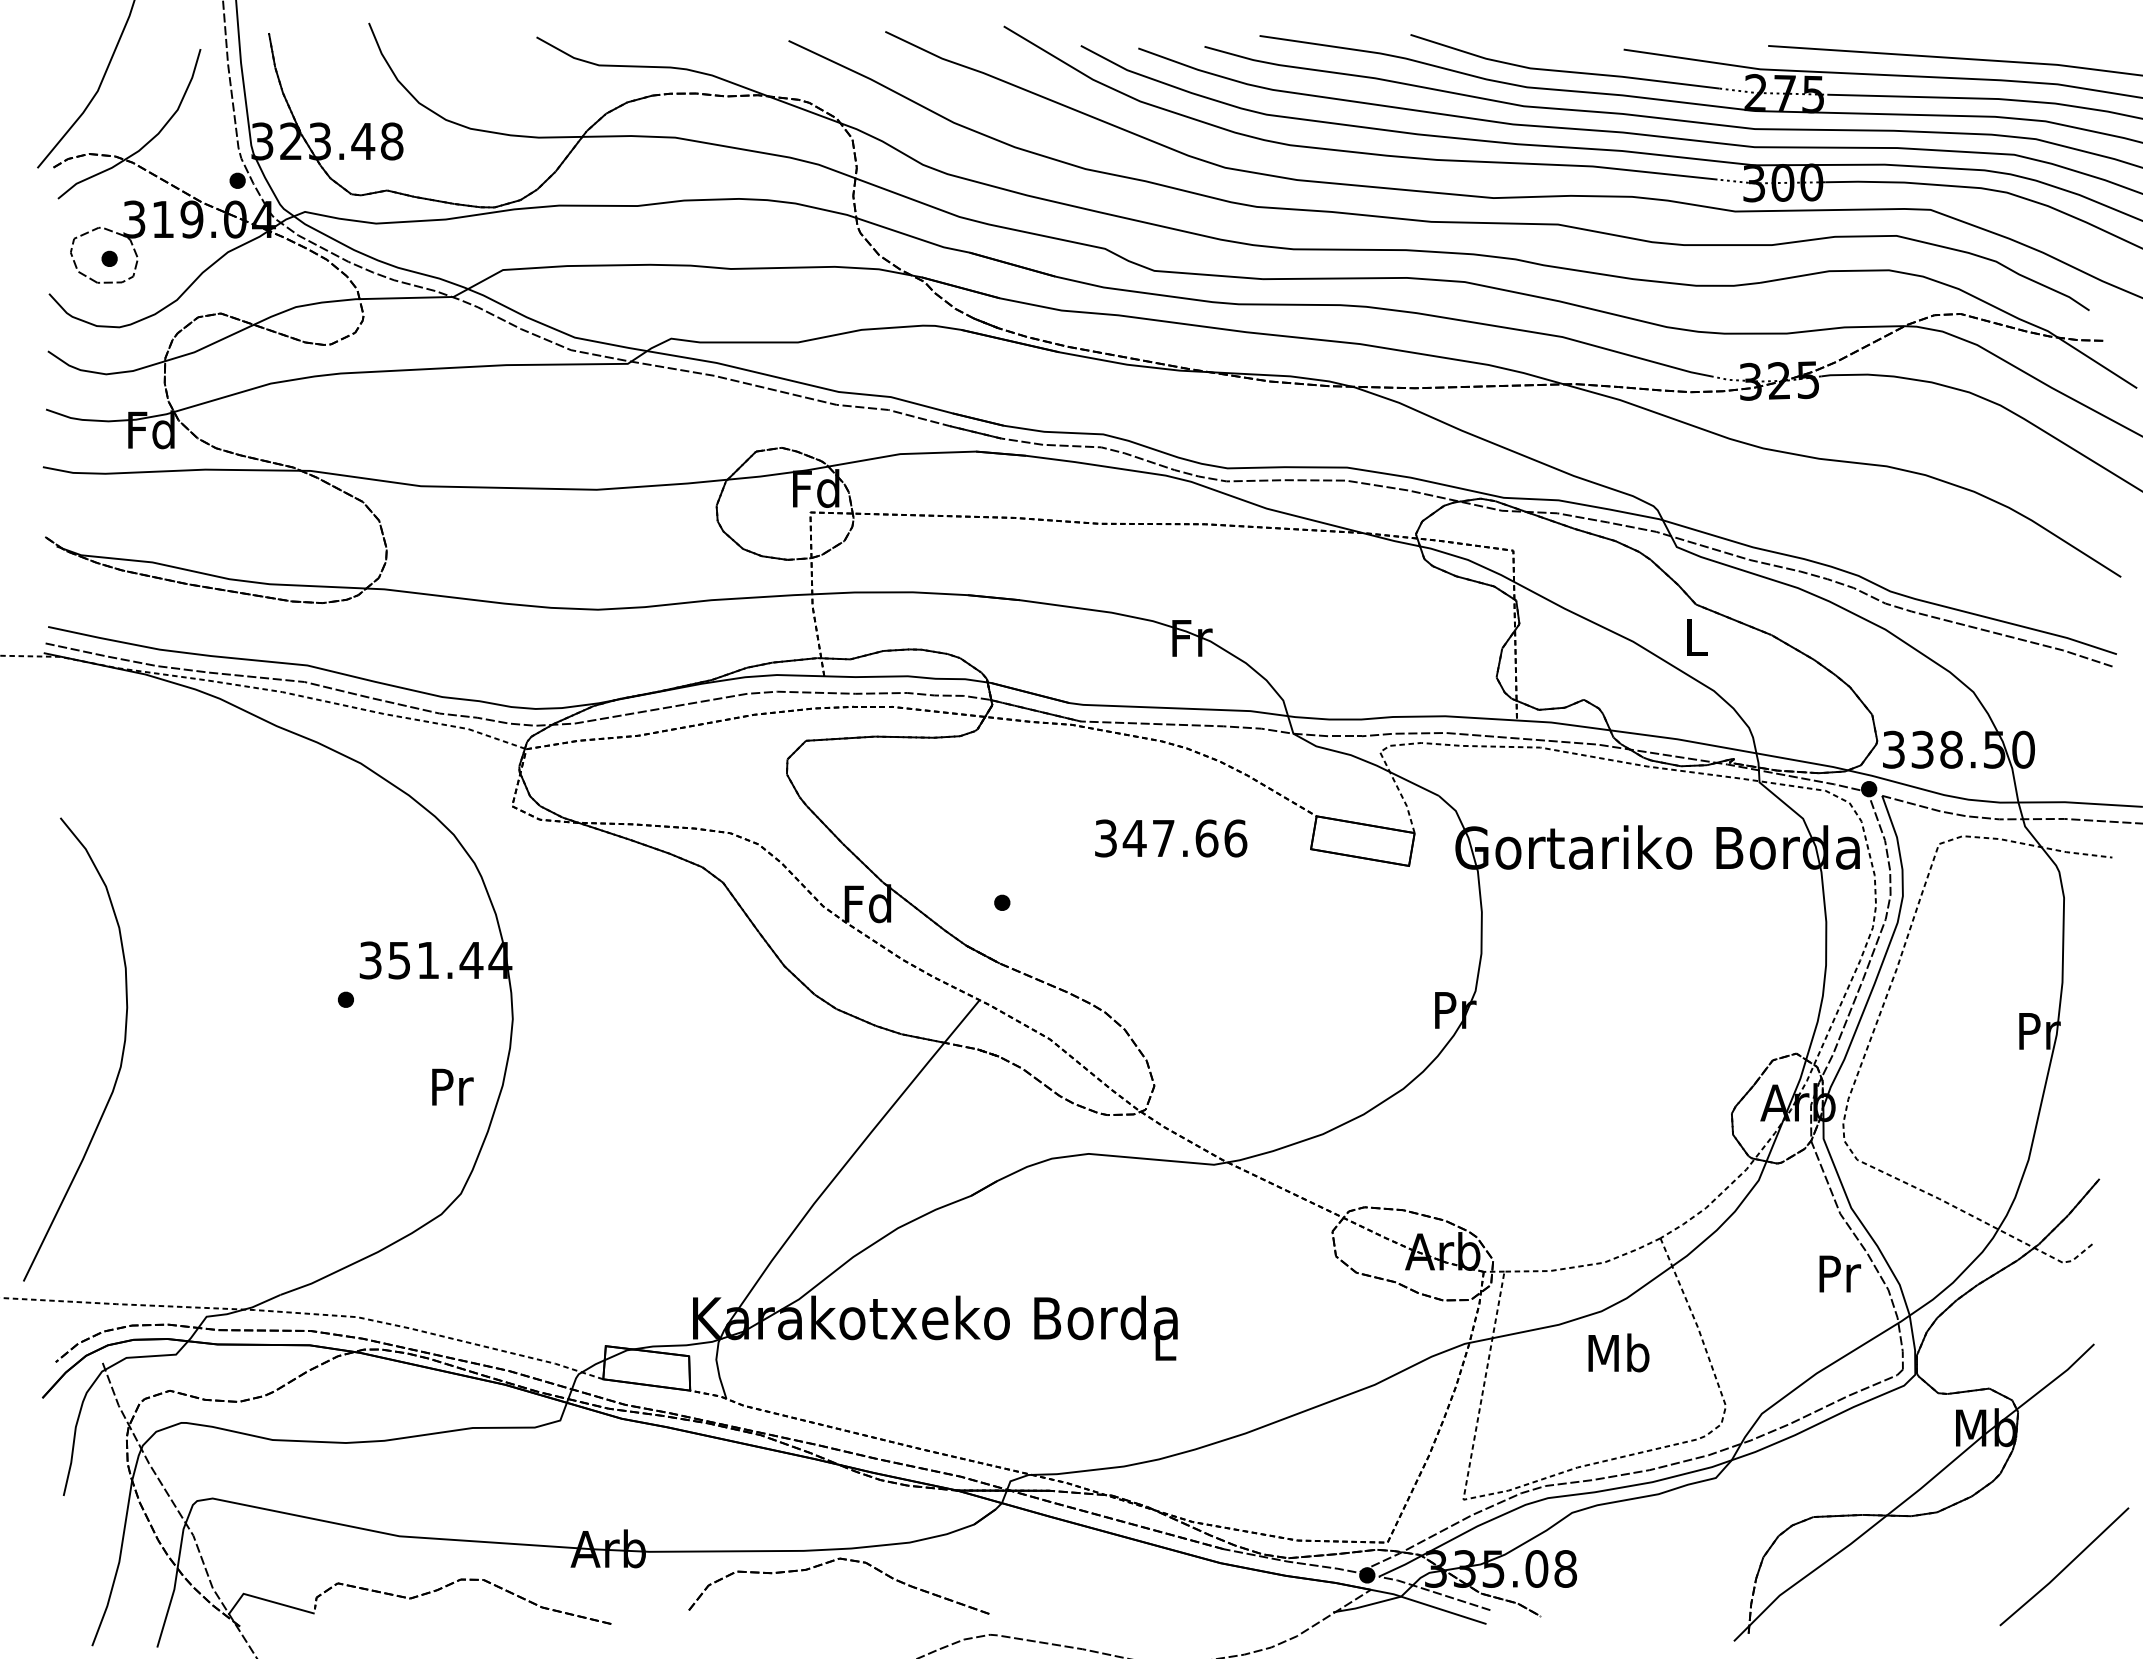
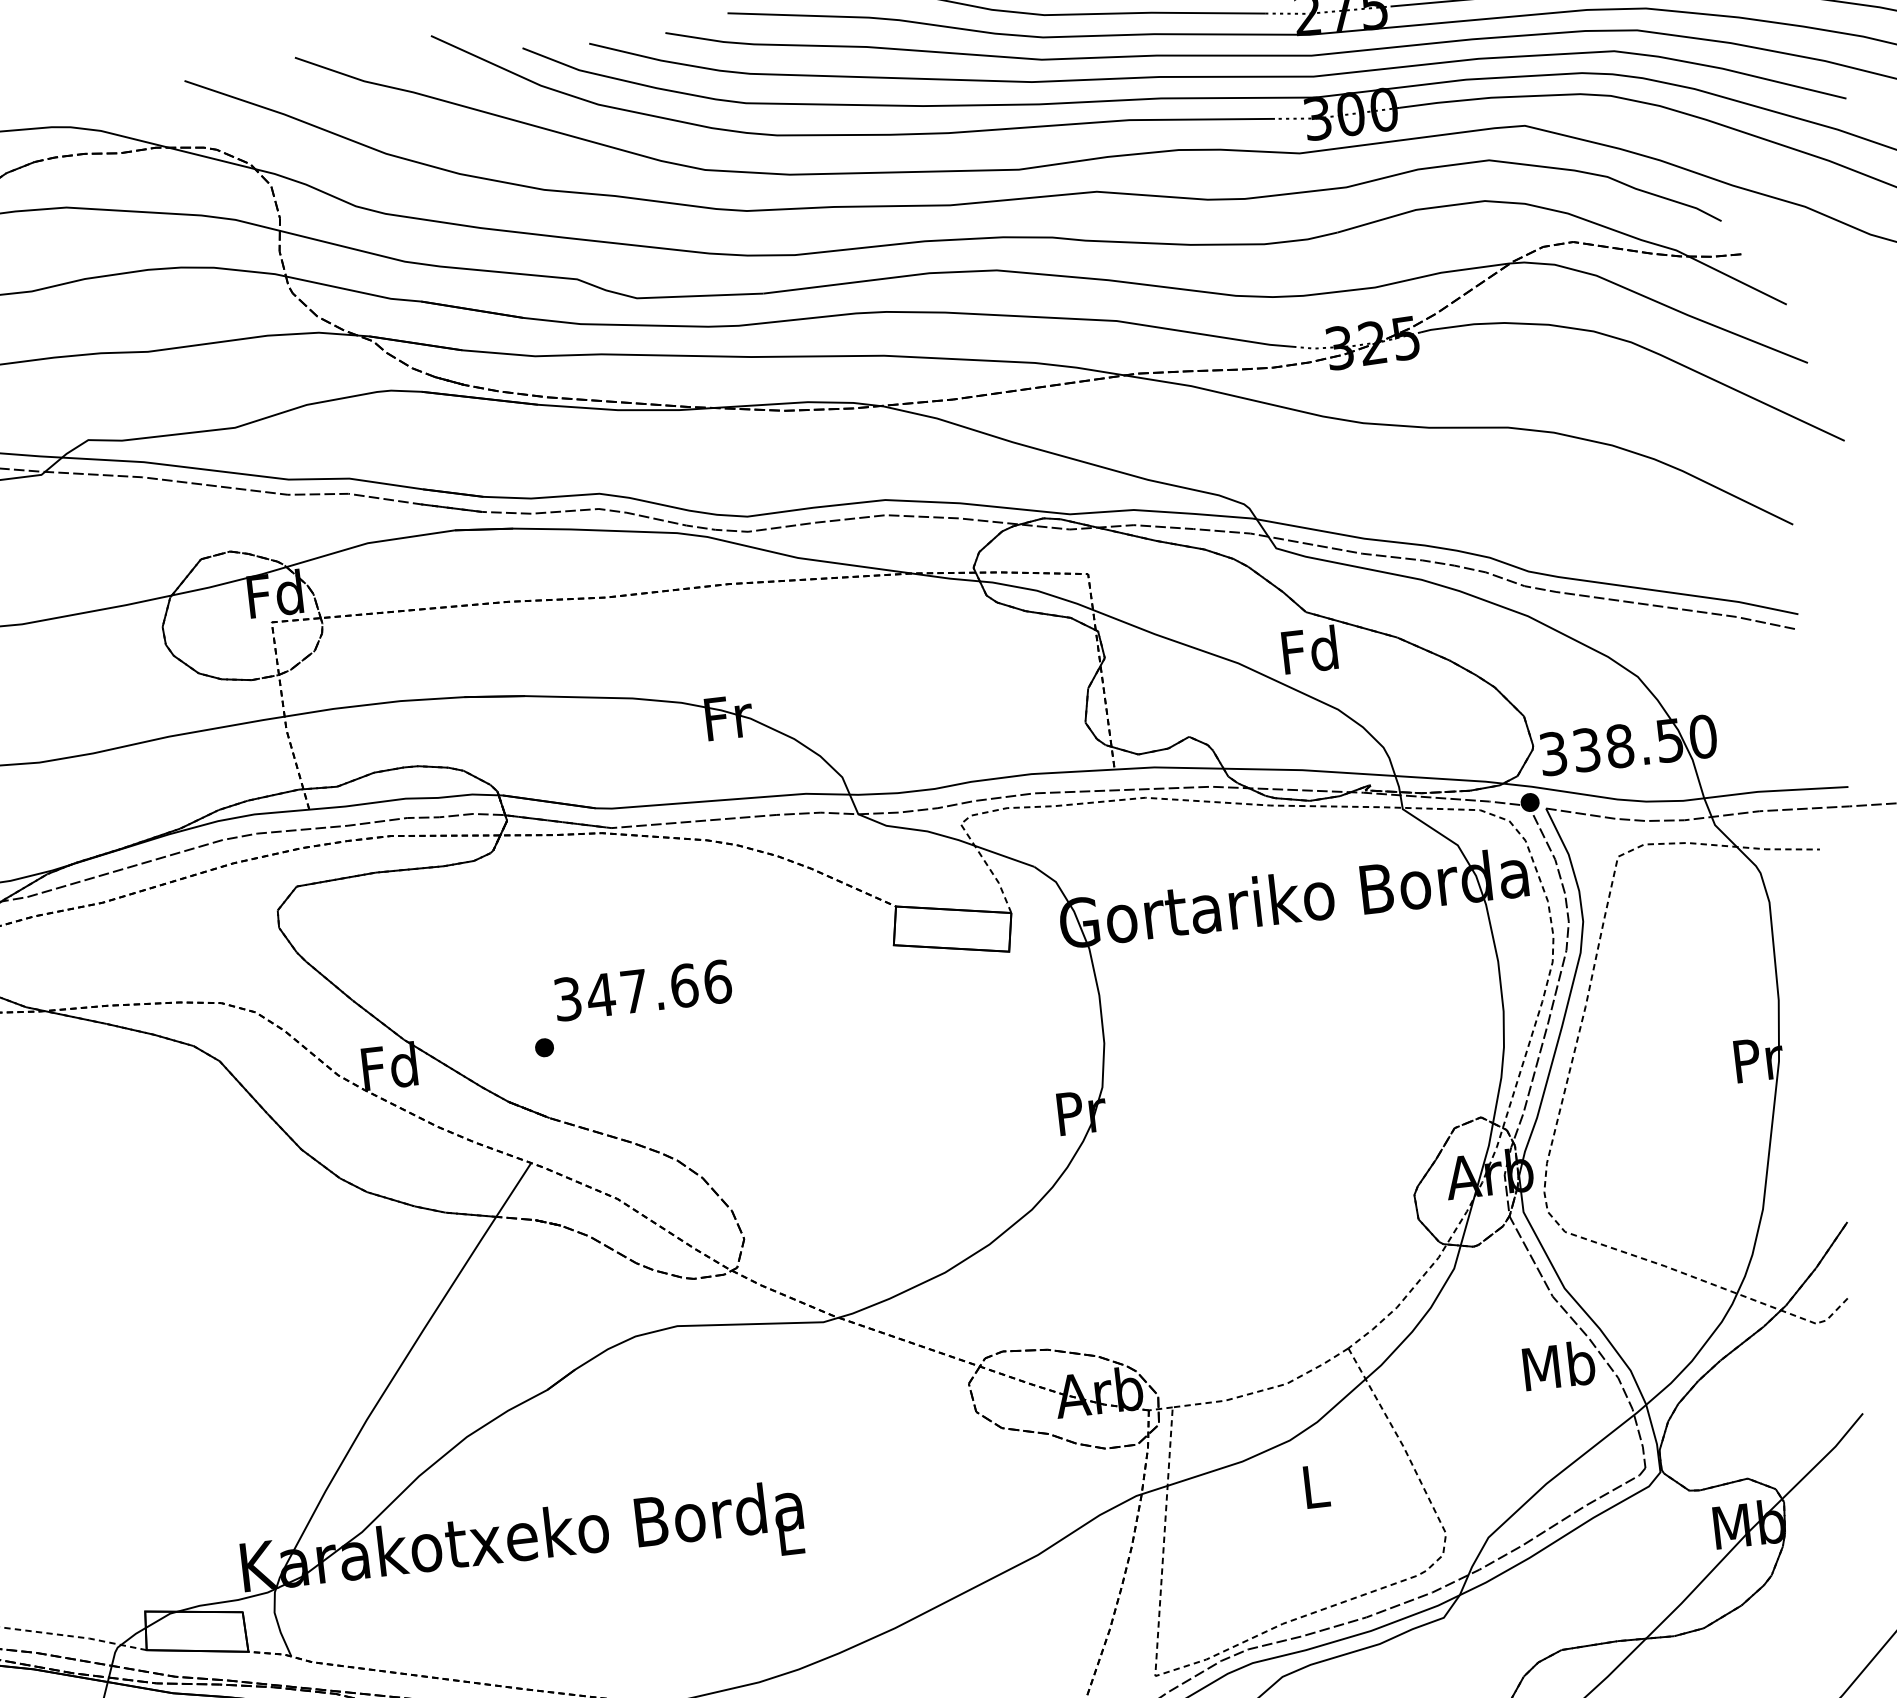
text: (1695, 636) -> (1309, 649), L -> Fd
text: (1171, 838) -> (643, 990), moved
text: (1838, 1273) -> (1558, 1365), Pr -> Mb
text: (1618, 1352) -> (1314, 1485), Mb -> L

